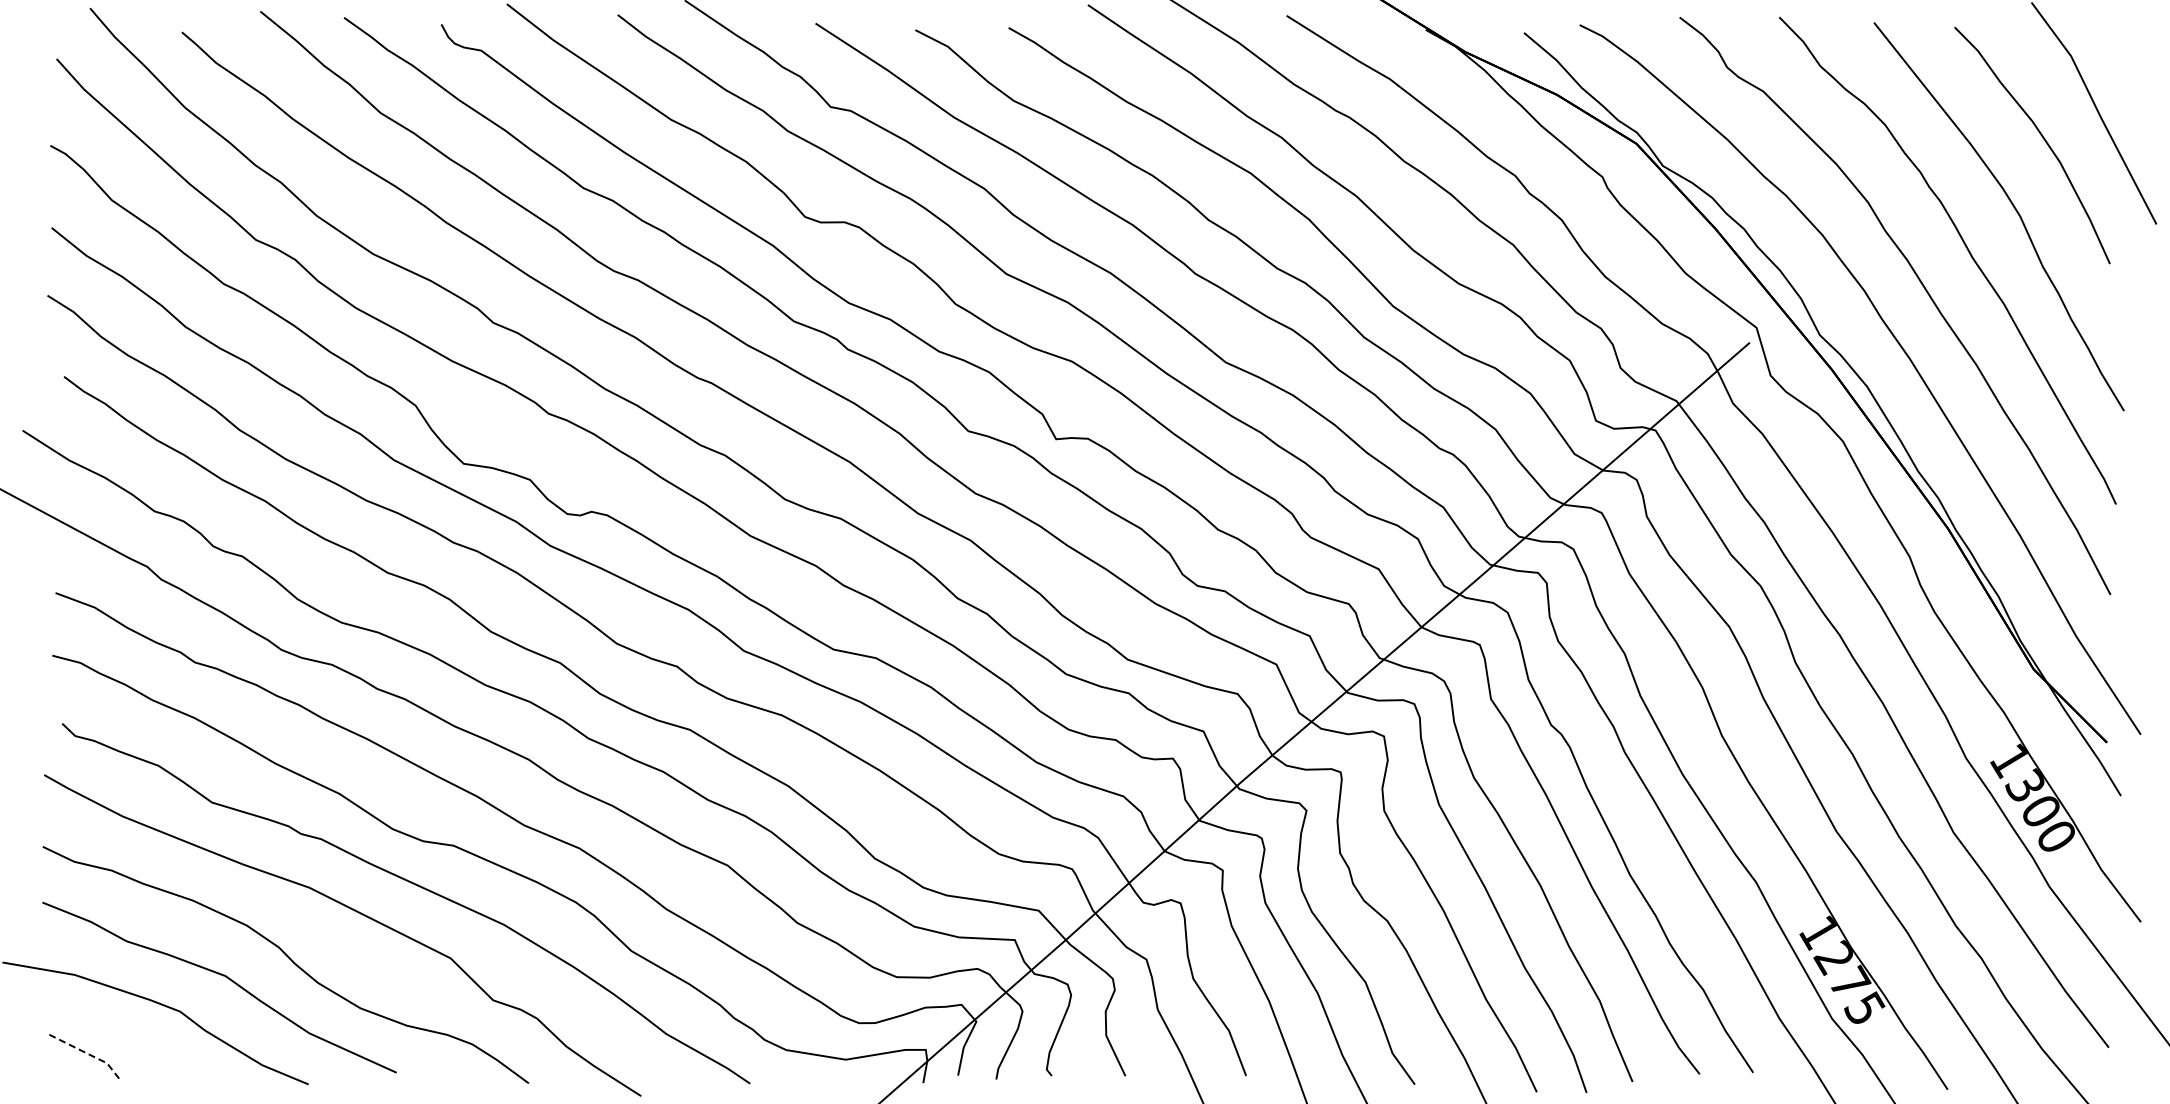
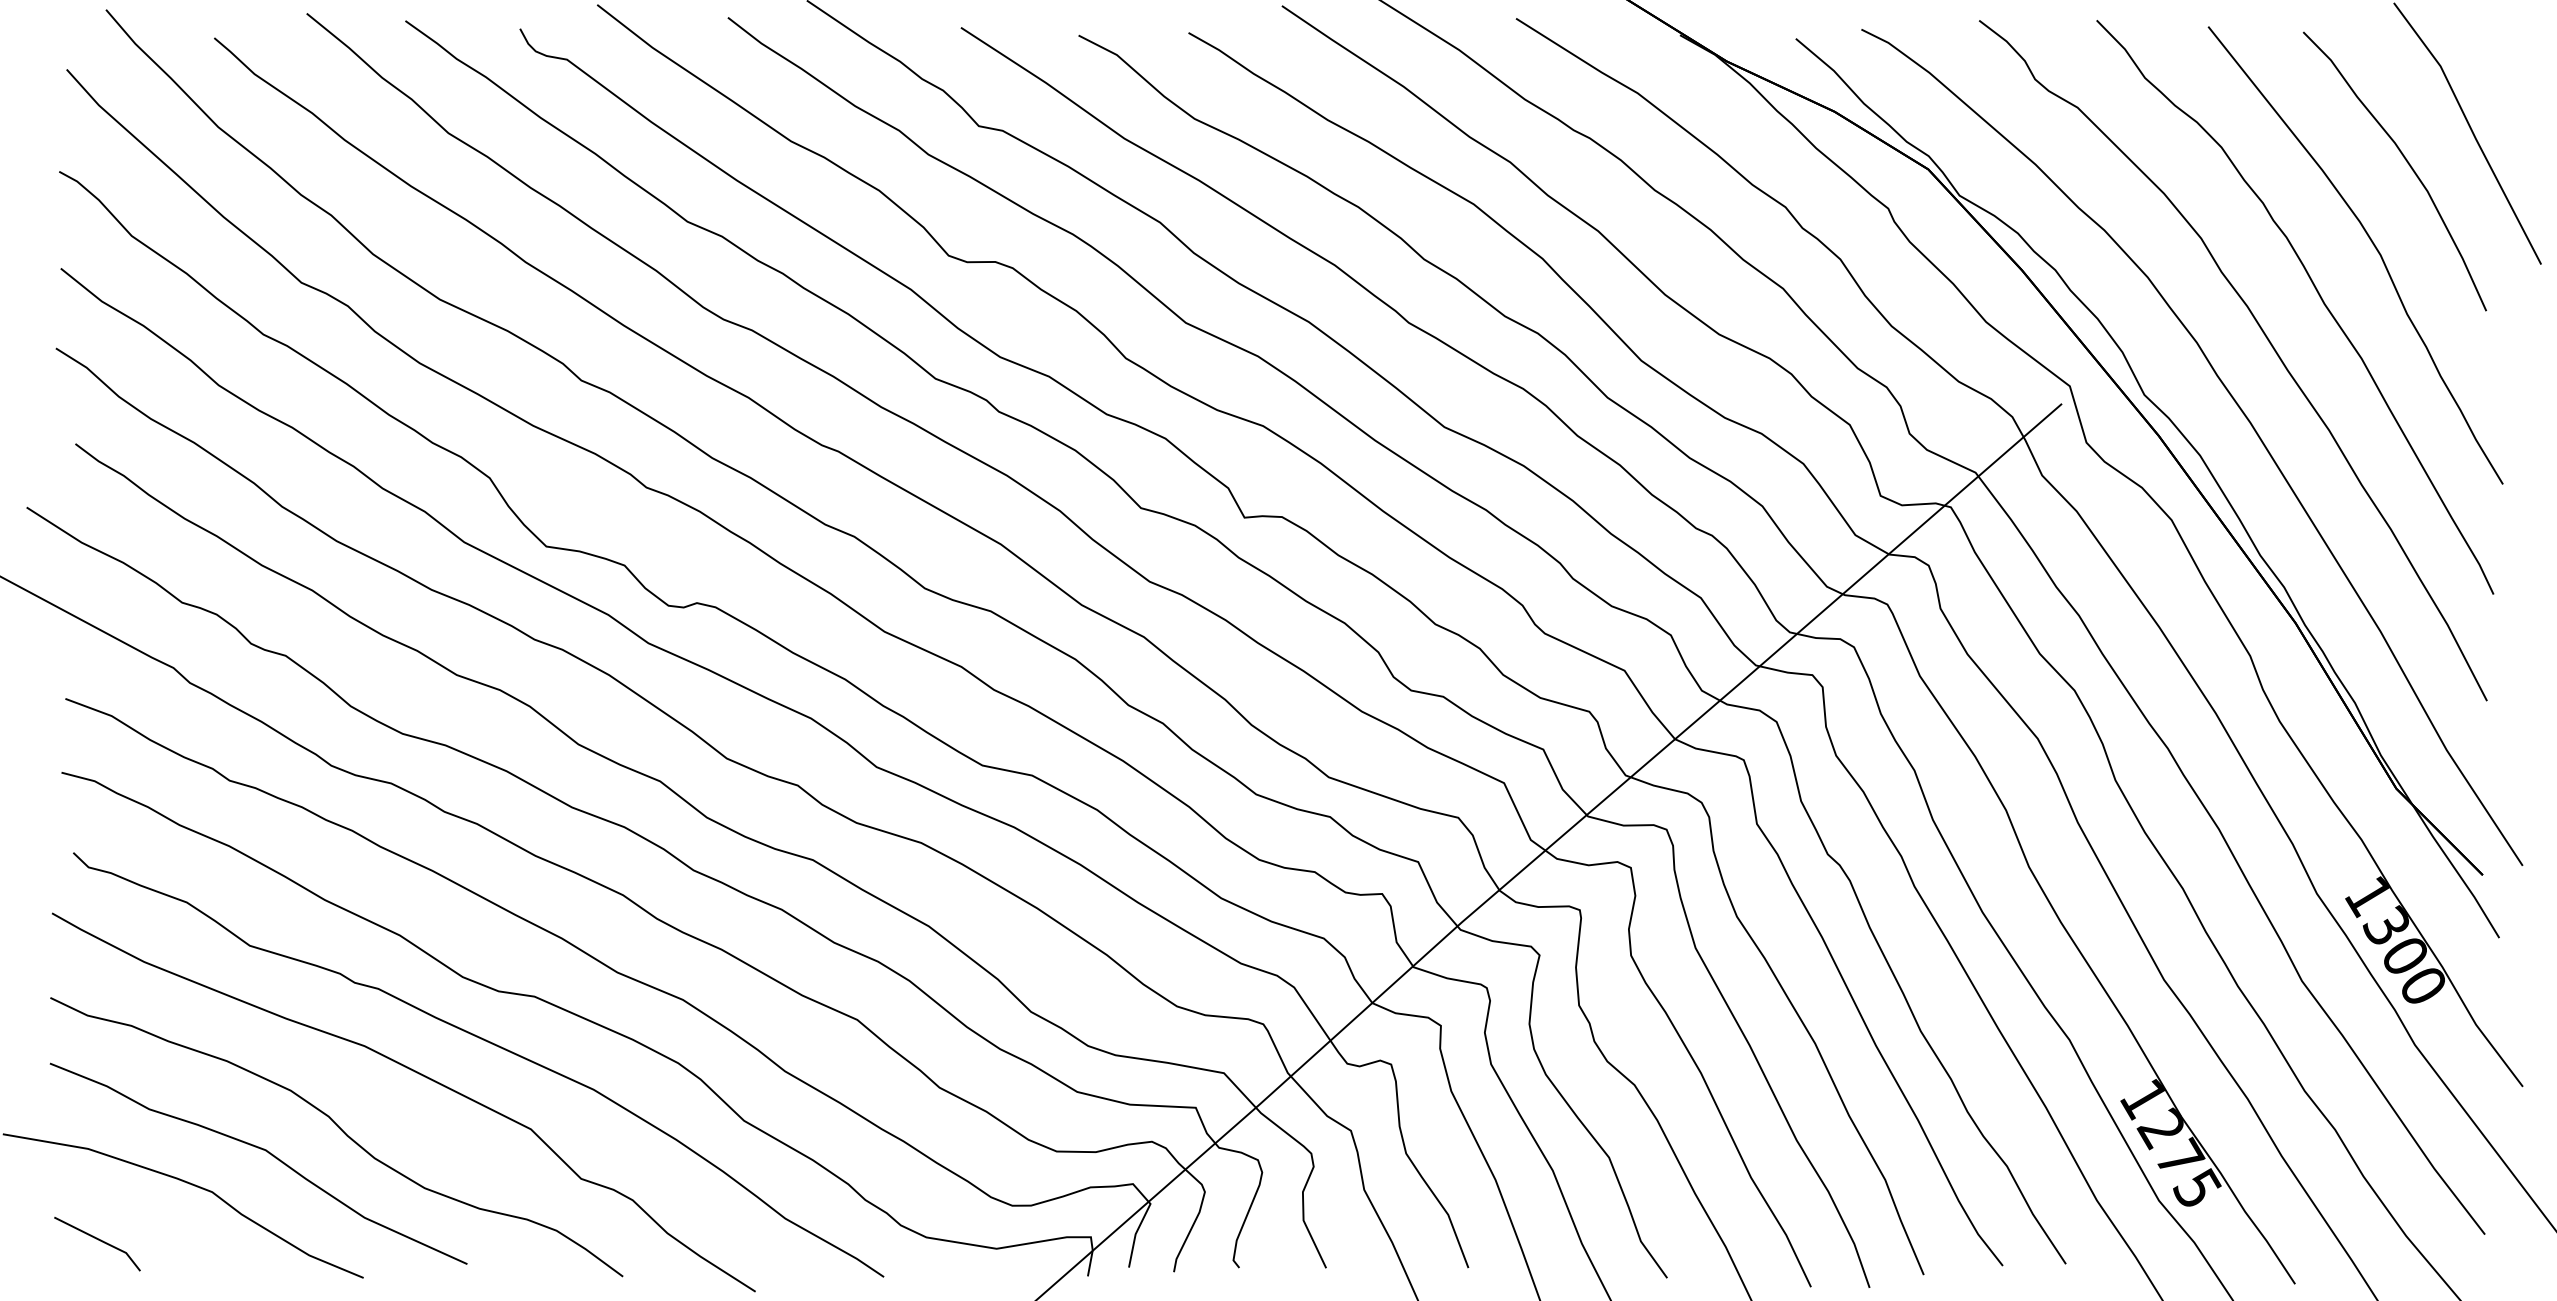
line: (86, 1053) -> (101, 1241), dashed -> solid

